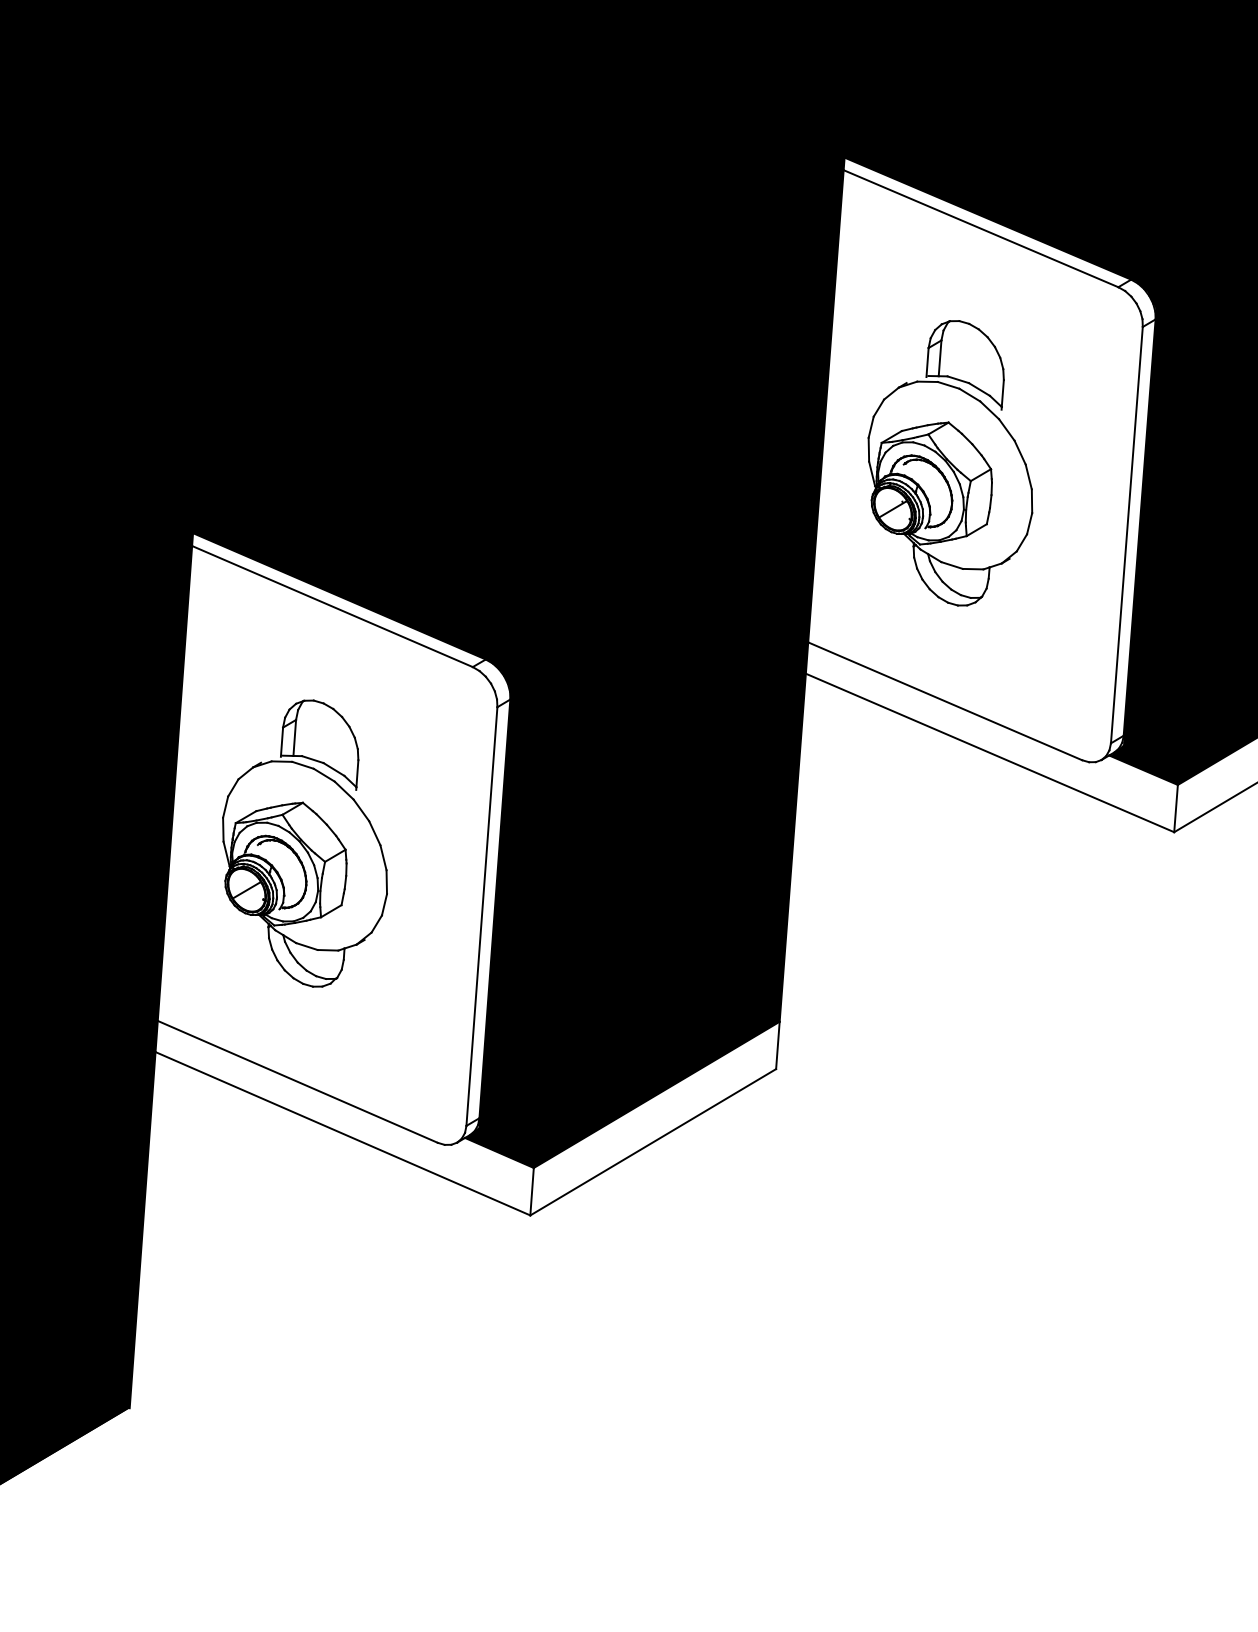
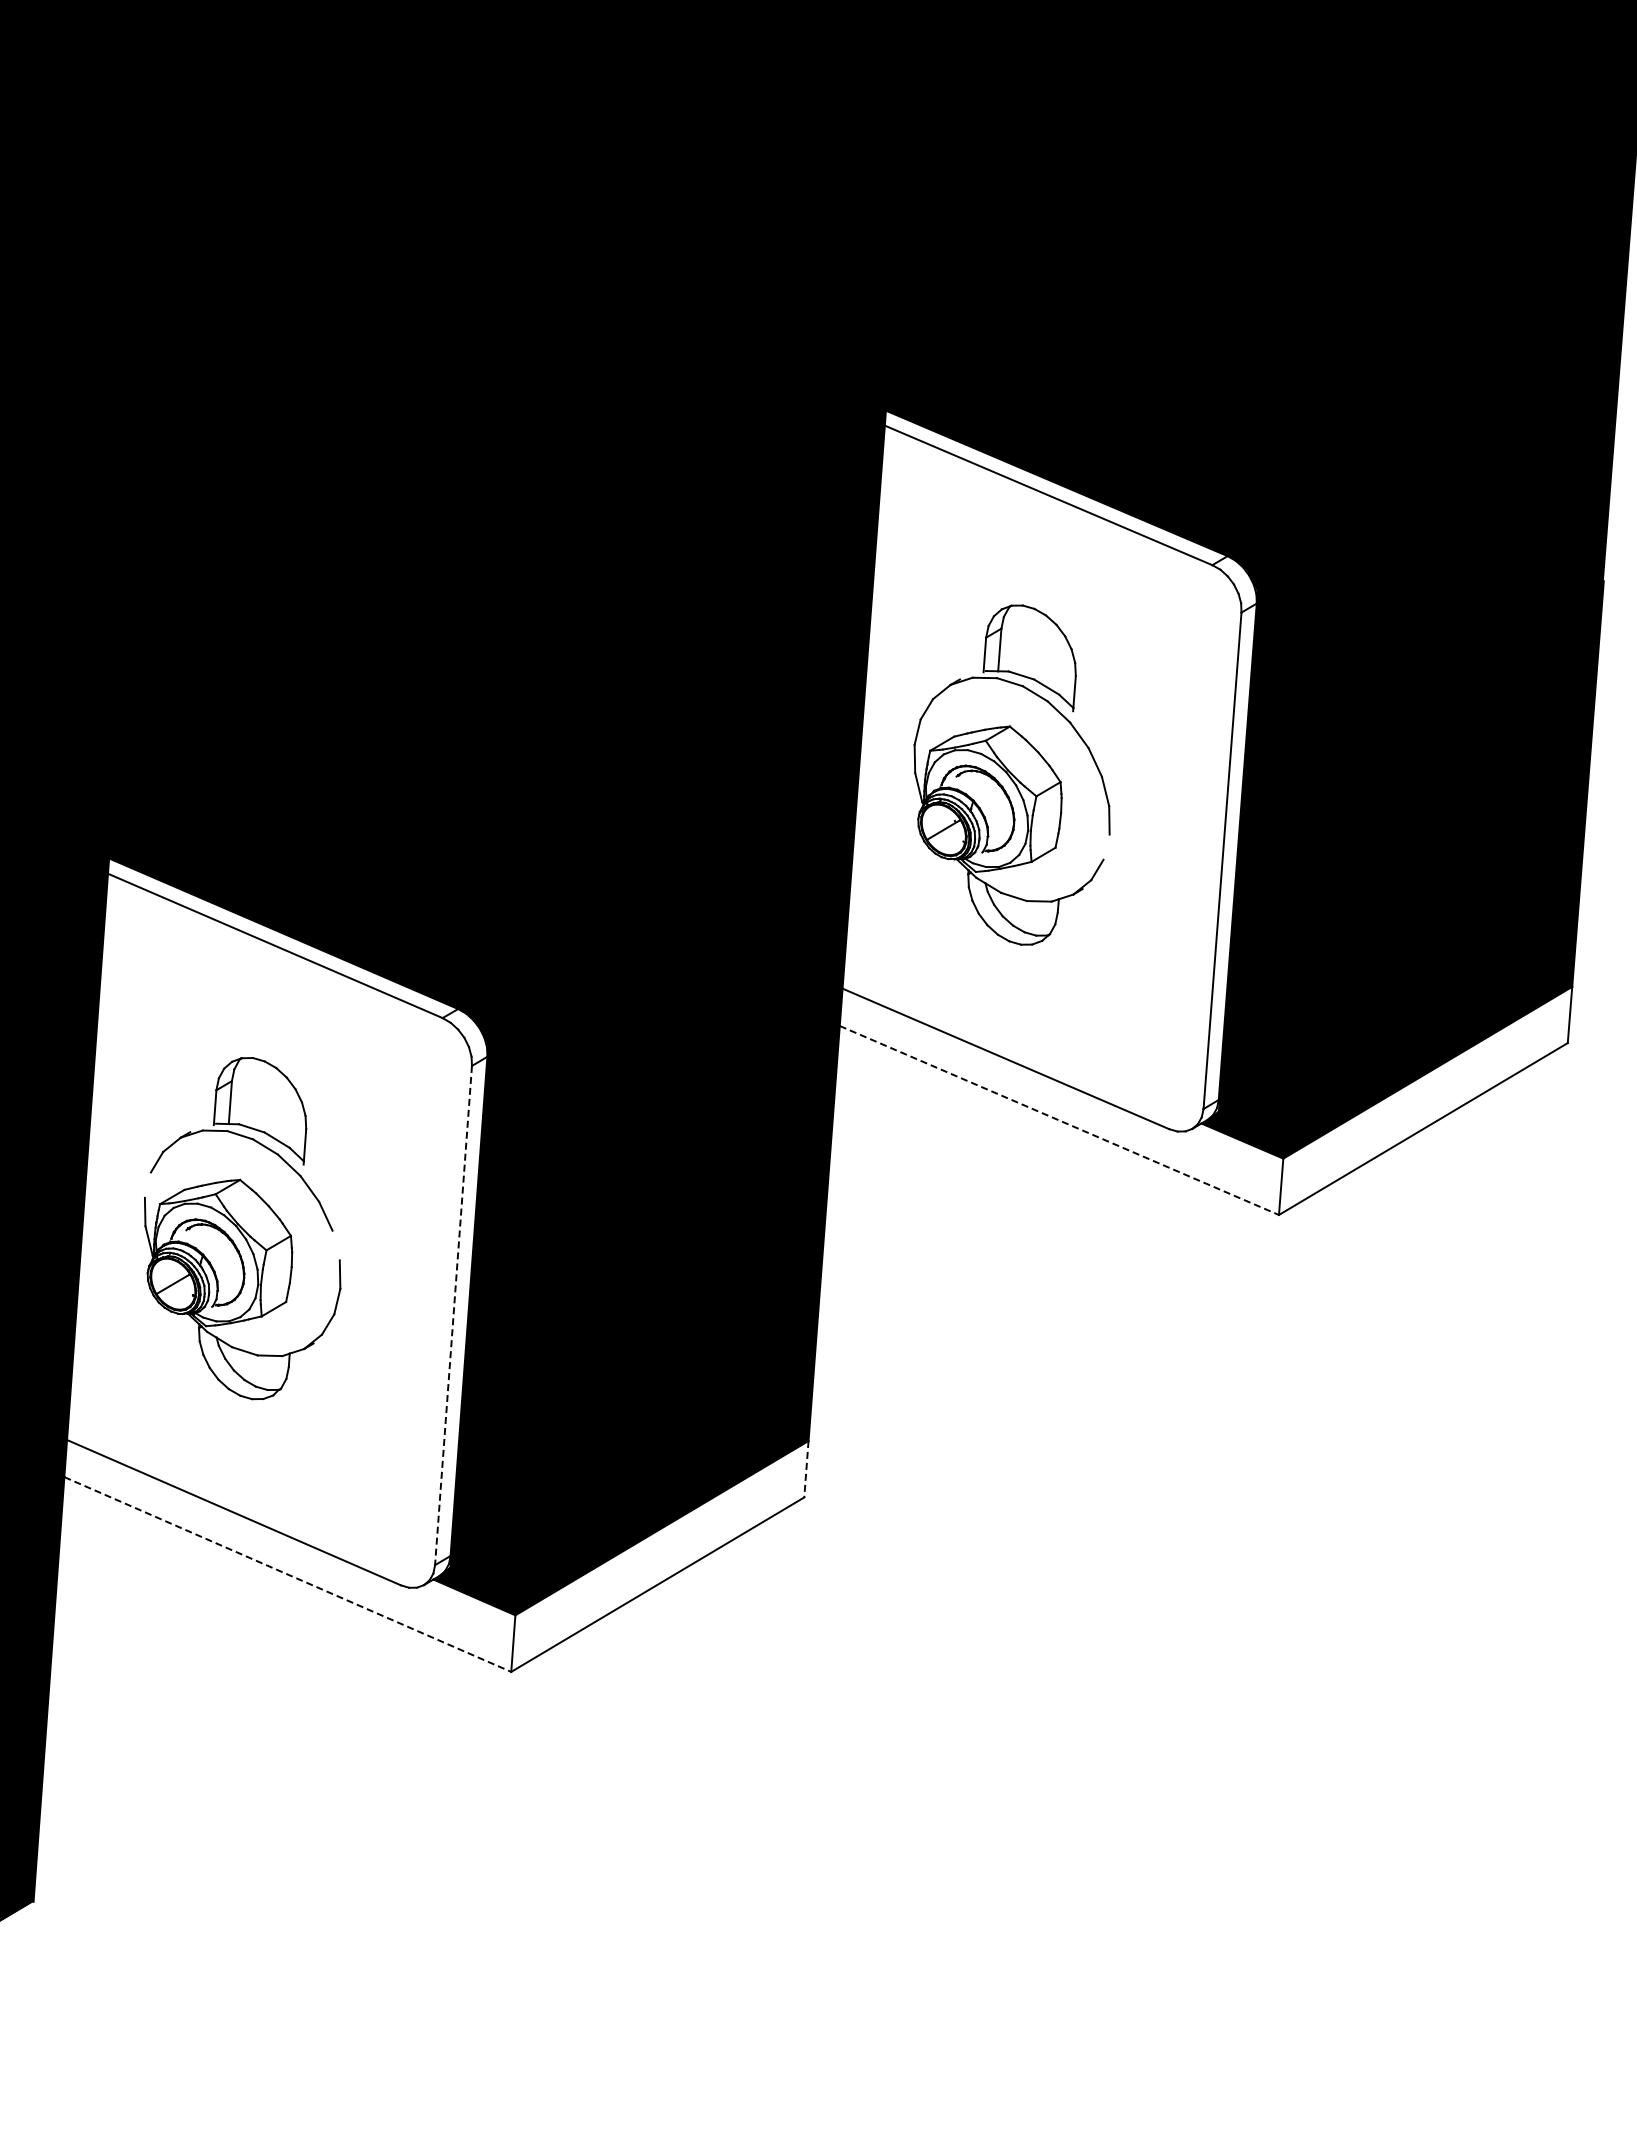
line: (1029, 523) -> (1106, 846), removed
line: (990, 752) -> (1059, 1120), solid -> dashed
line: (225, 806) -> (147, 1184), removed
line: (382, 857) -> (335, 1245), removed
line: (481, 917) -> (453, 1316), solid -> dashed
line: (777, 1045) -> (806, 1469), solid -> dashed
line: (342, 1133) -> (287, 1574), solid -> dashed

